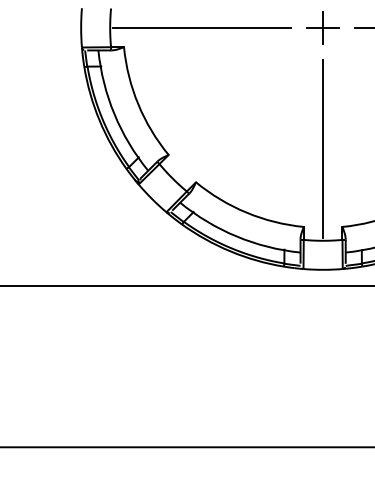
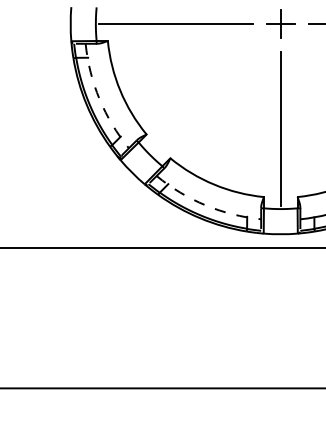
arc: (114, 114) -> (99, 99), solid -> dashed
arc: (236, 236) -> (205, 205), solid -> dashed

